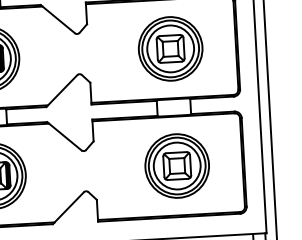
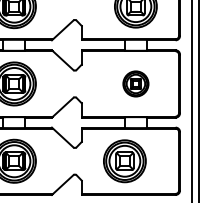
part: (170, 48) -> (135, 83), size x0.6
part: (176, 166) -> (124, 161), moved

